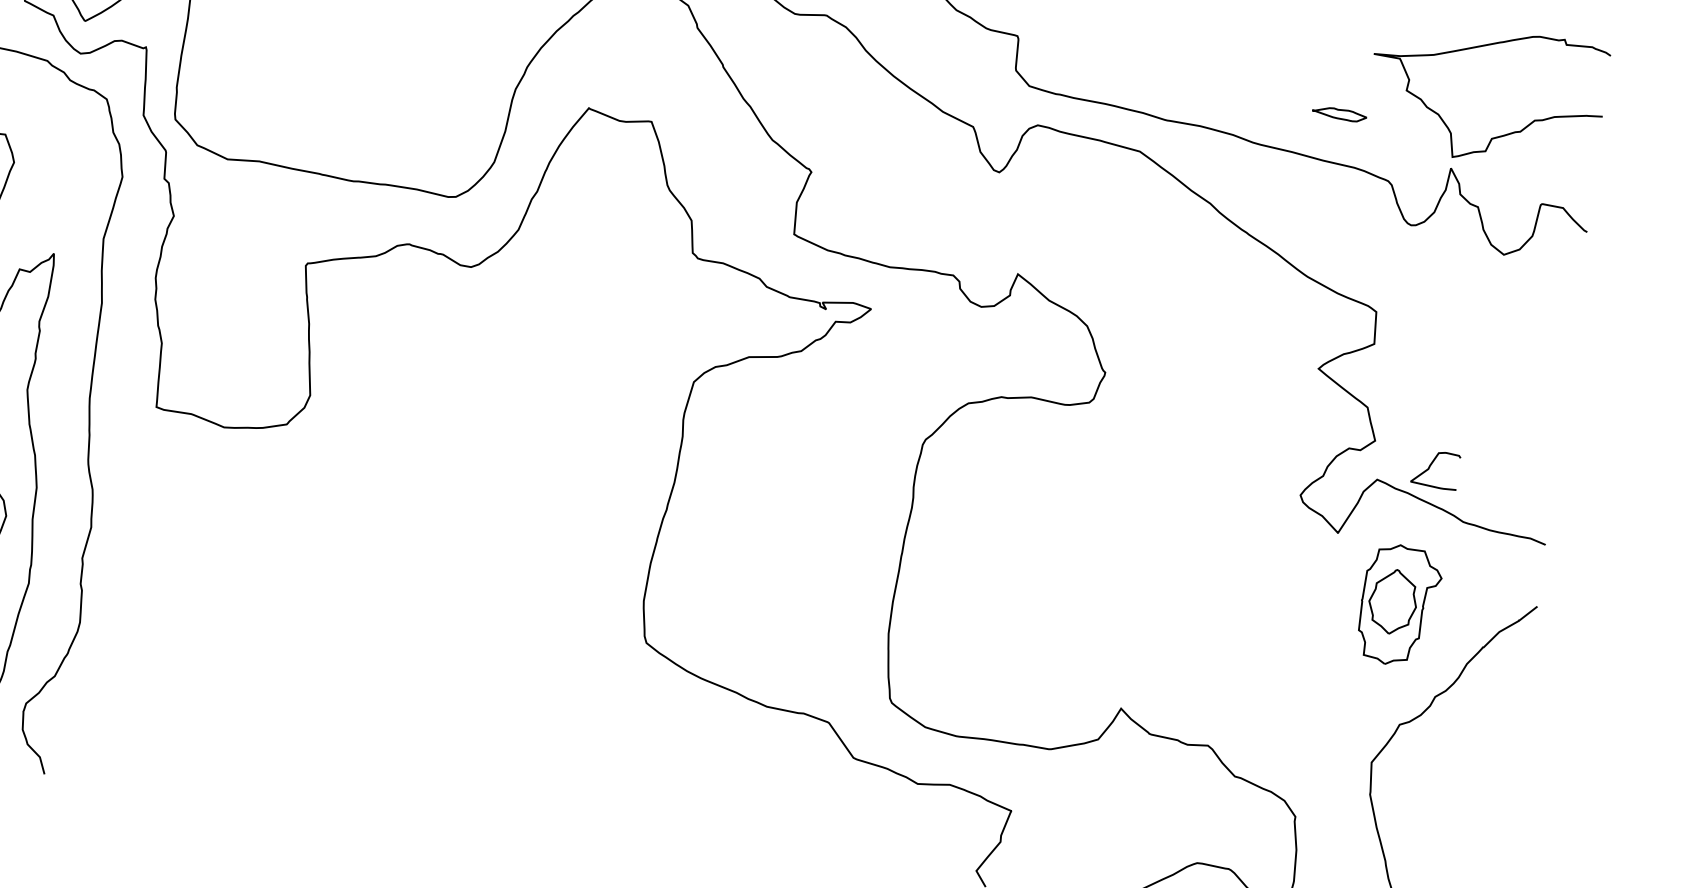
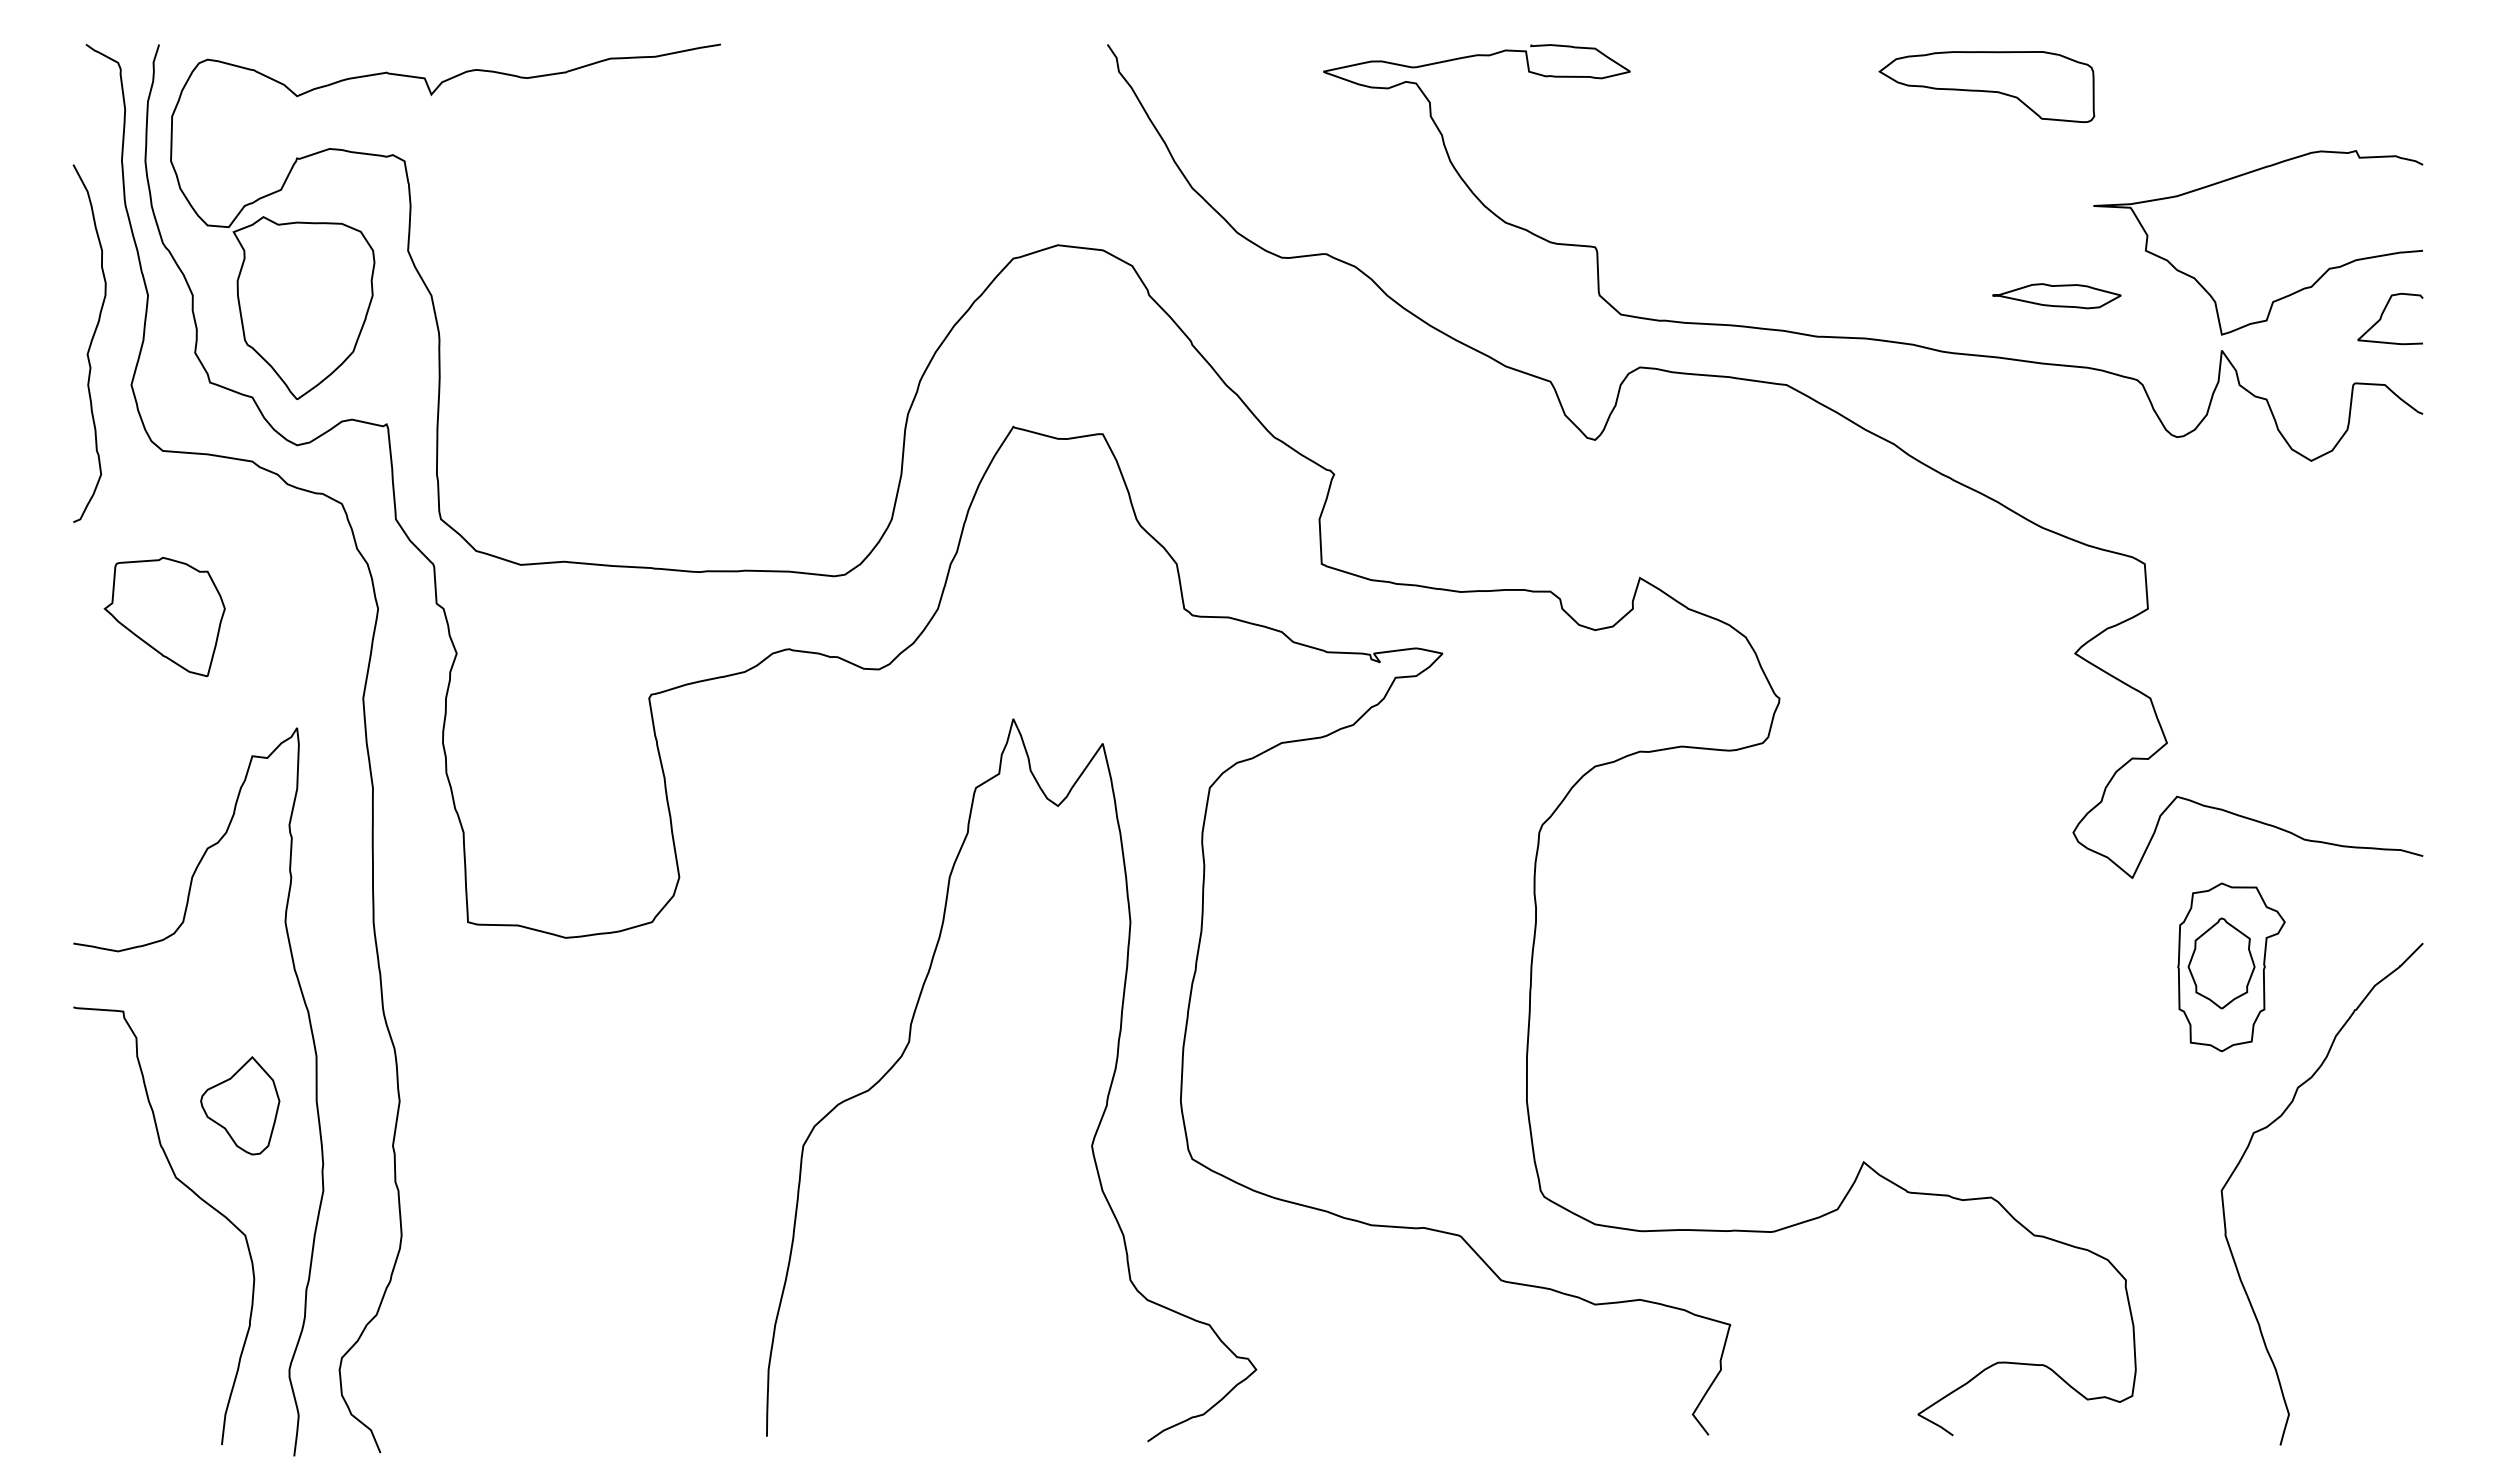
part: (1339, 114) -> (2056, 296), size x1.67
curve: (1430, 467) -> (2382, 316), moved
curve: (591, 592) -> (1106, 1098), added

